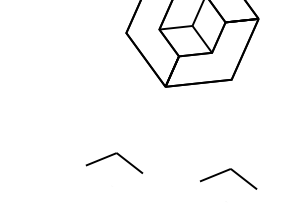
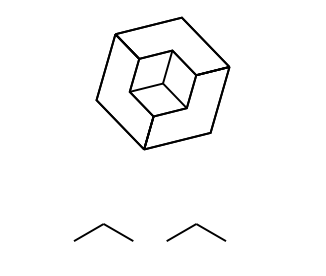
part: (228, 171) -> (194, 226), moved

